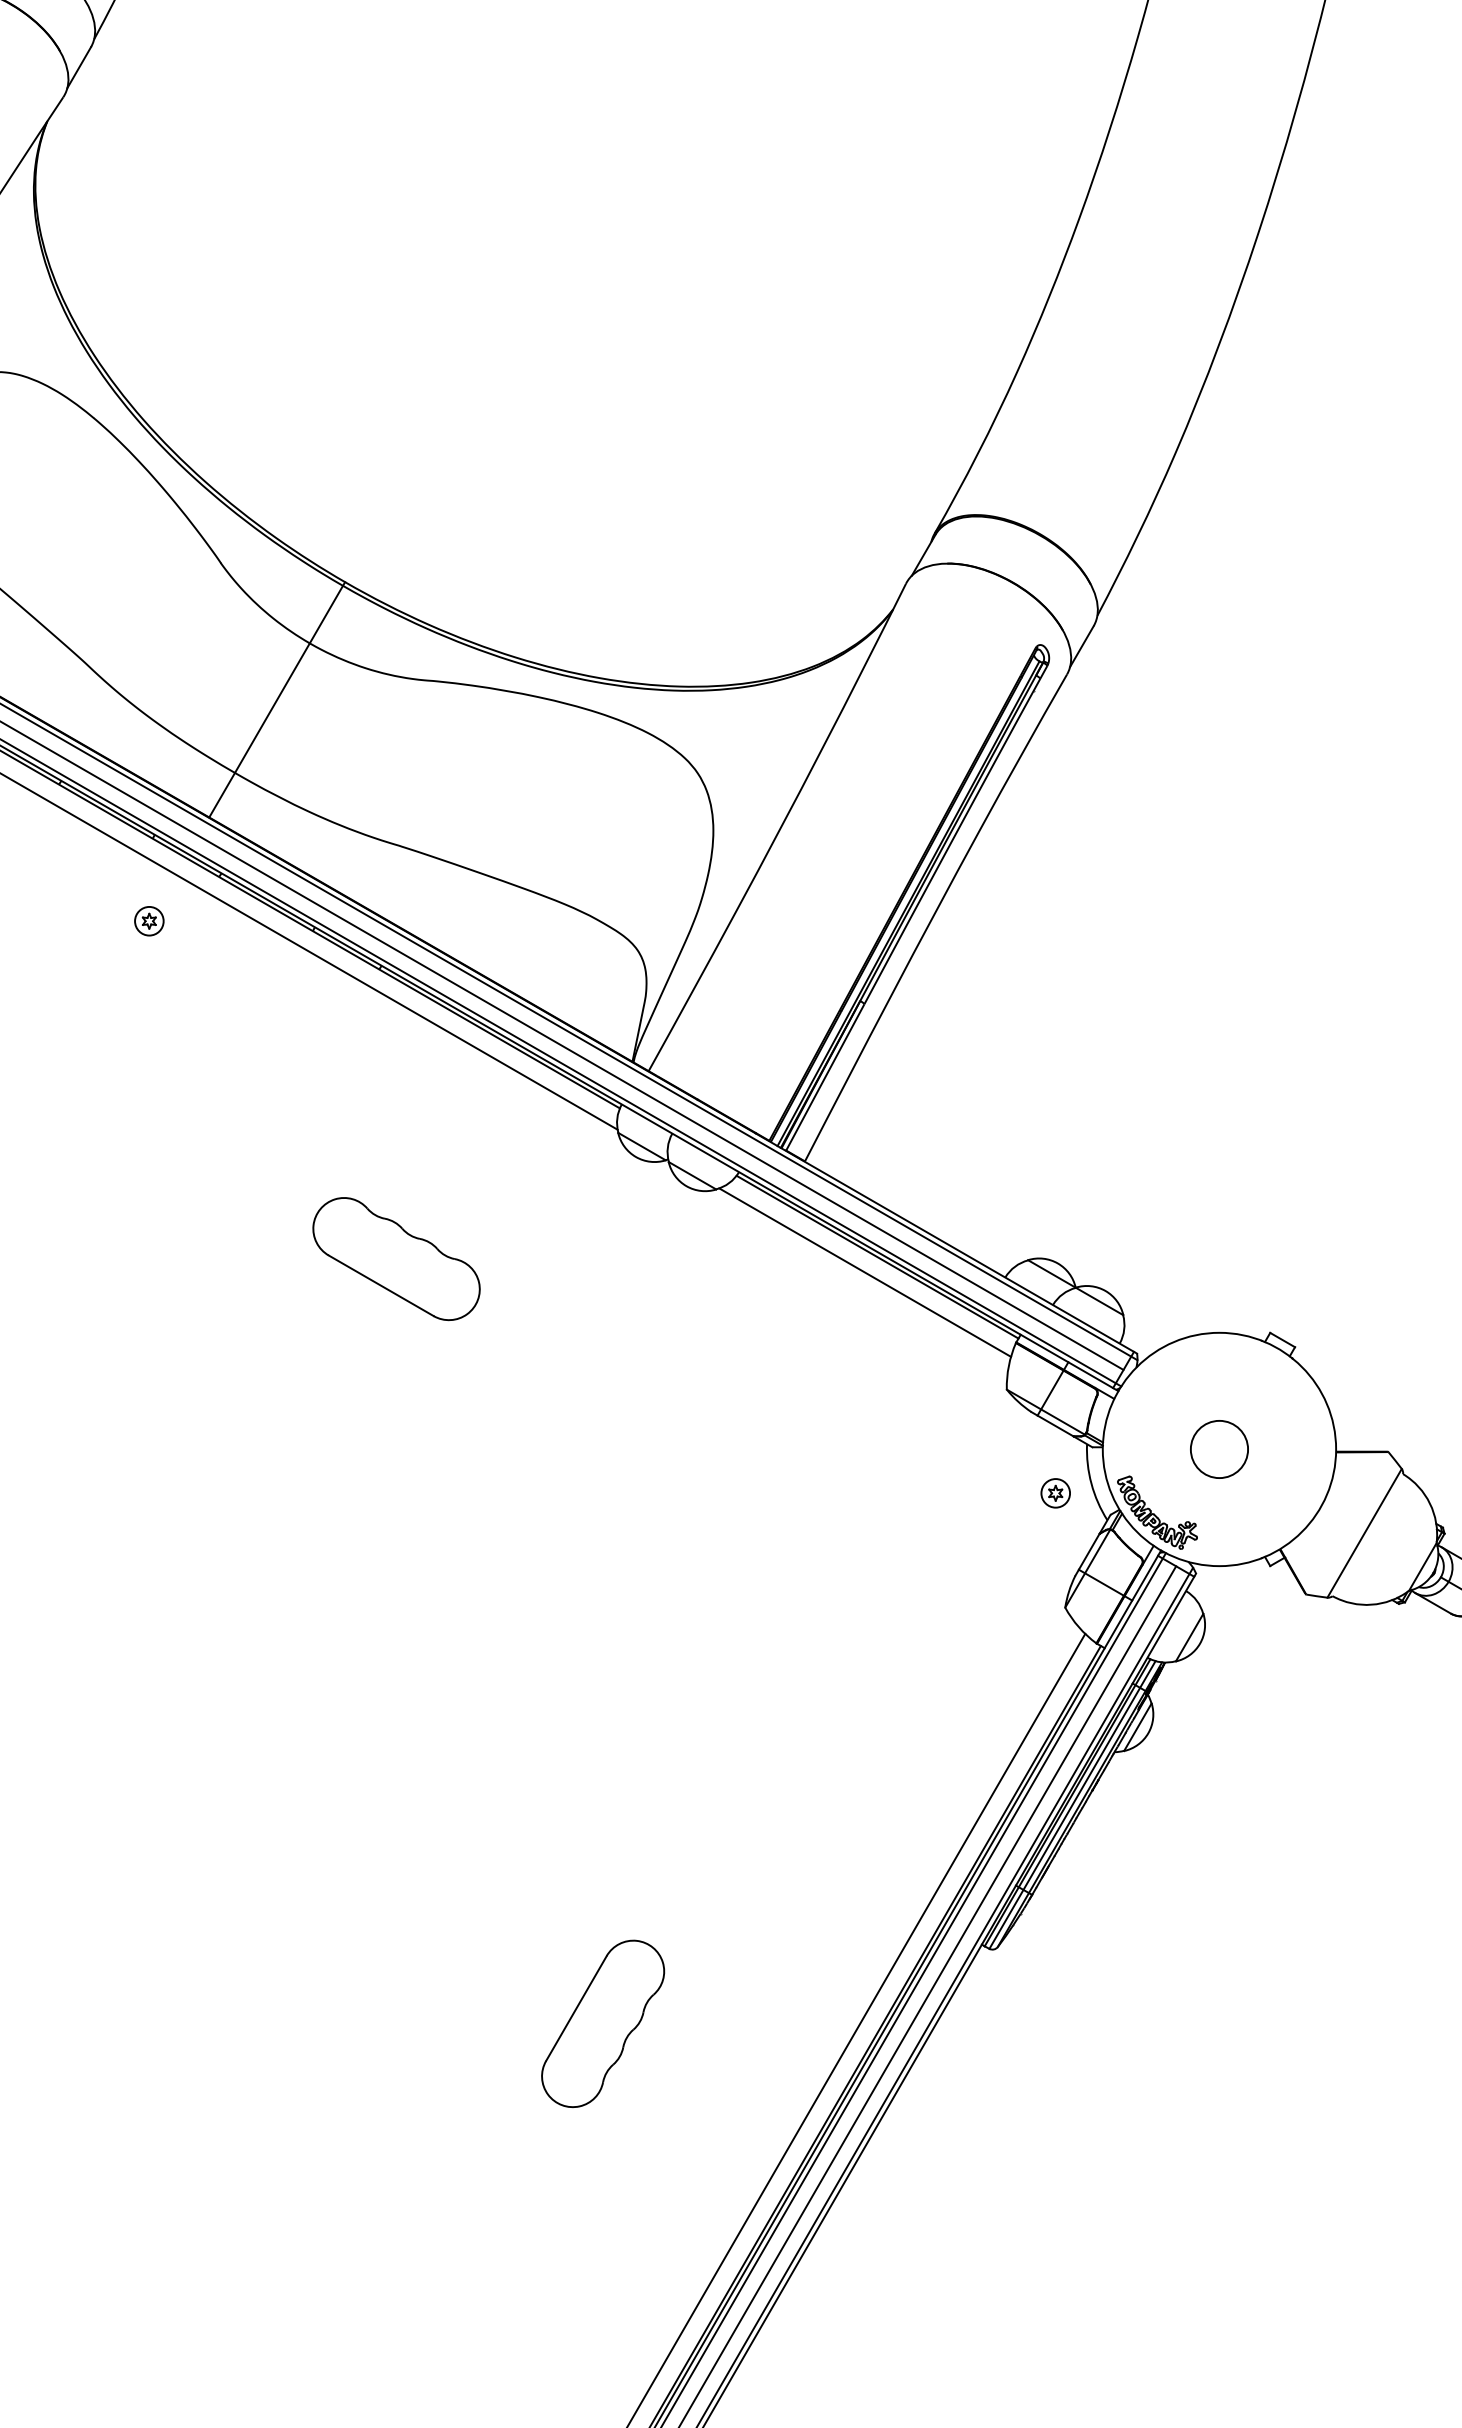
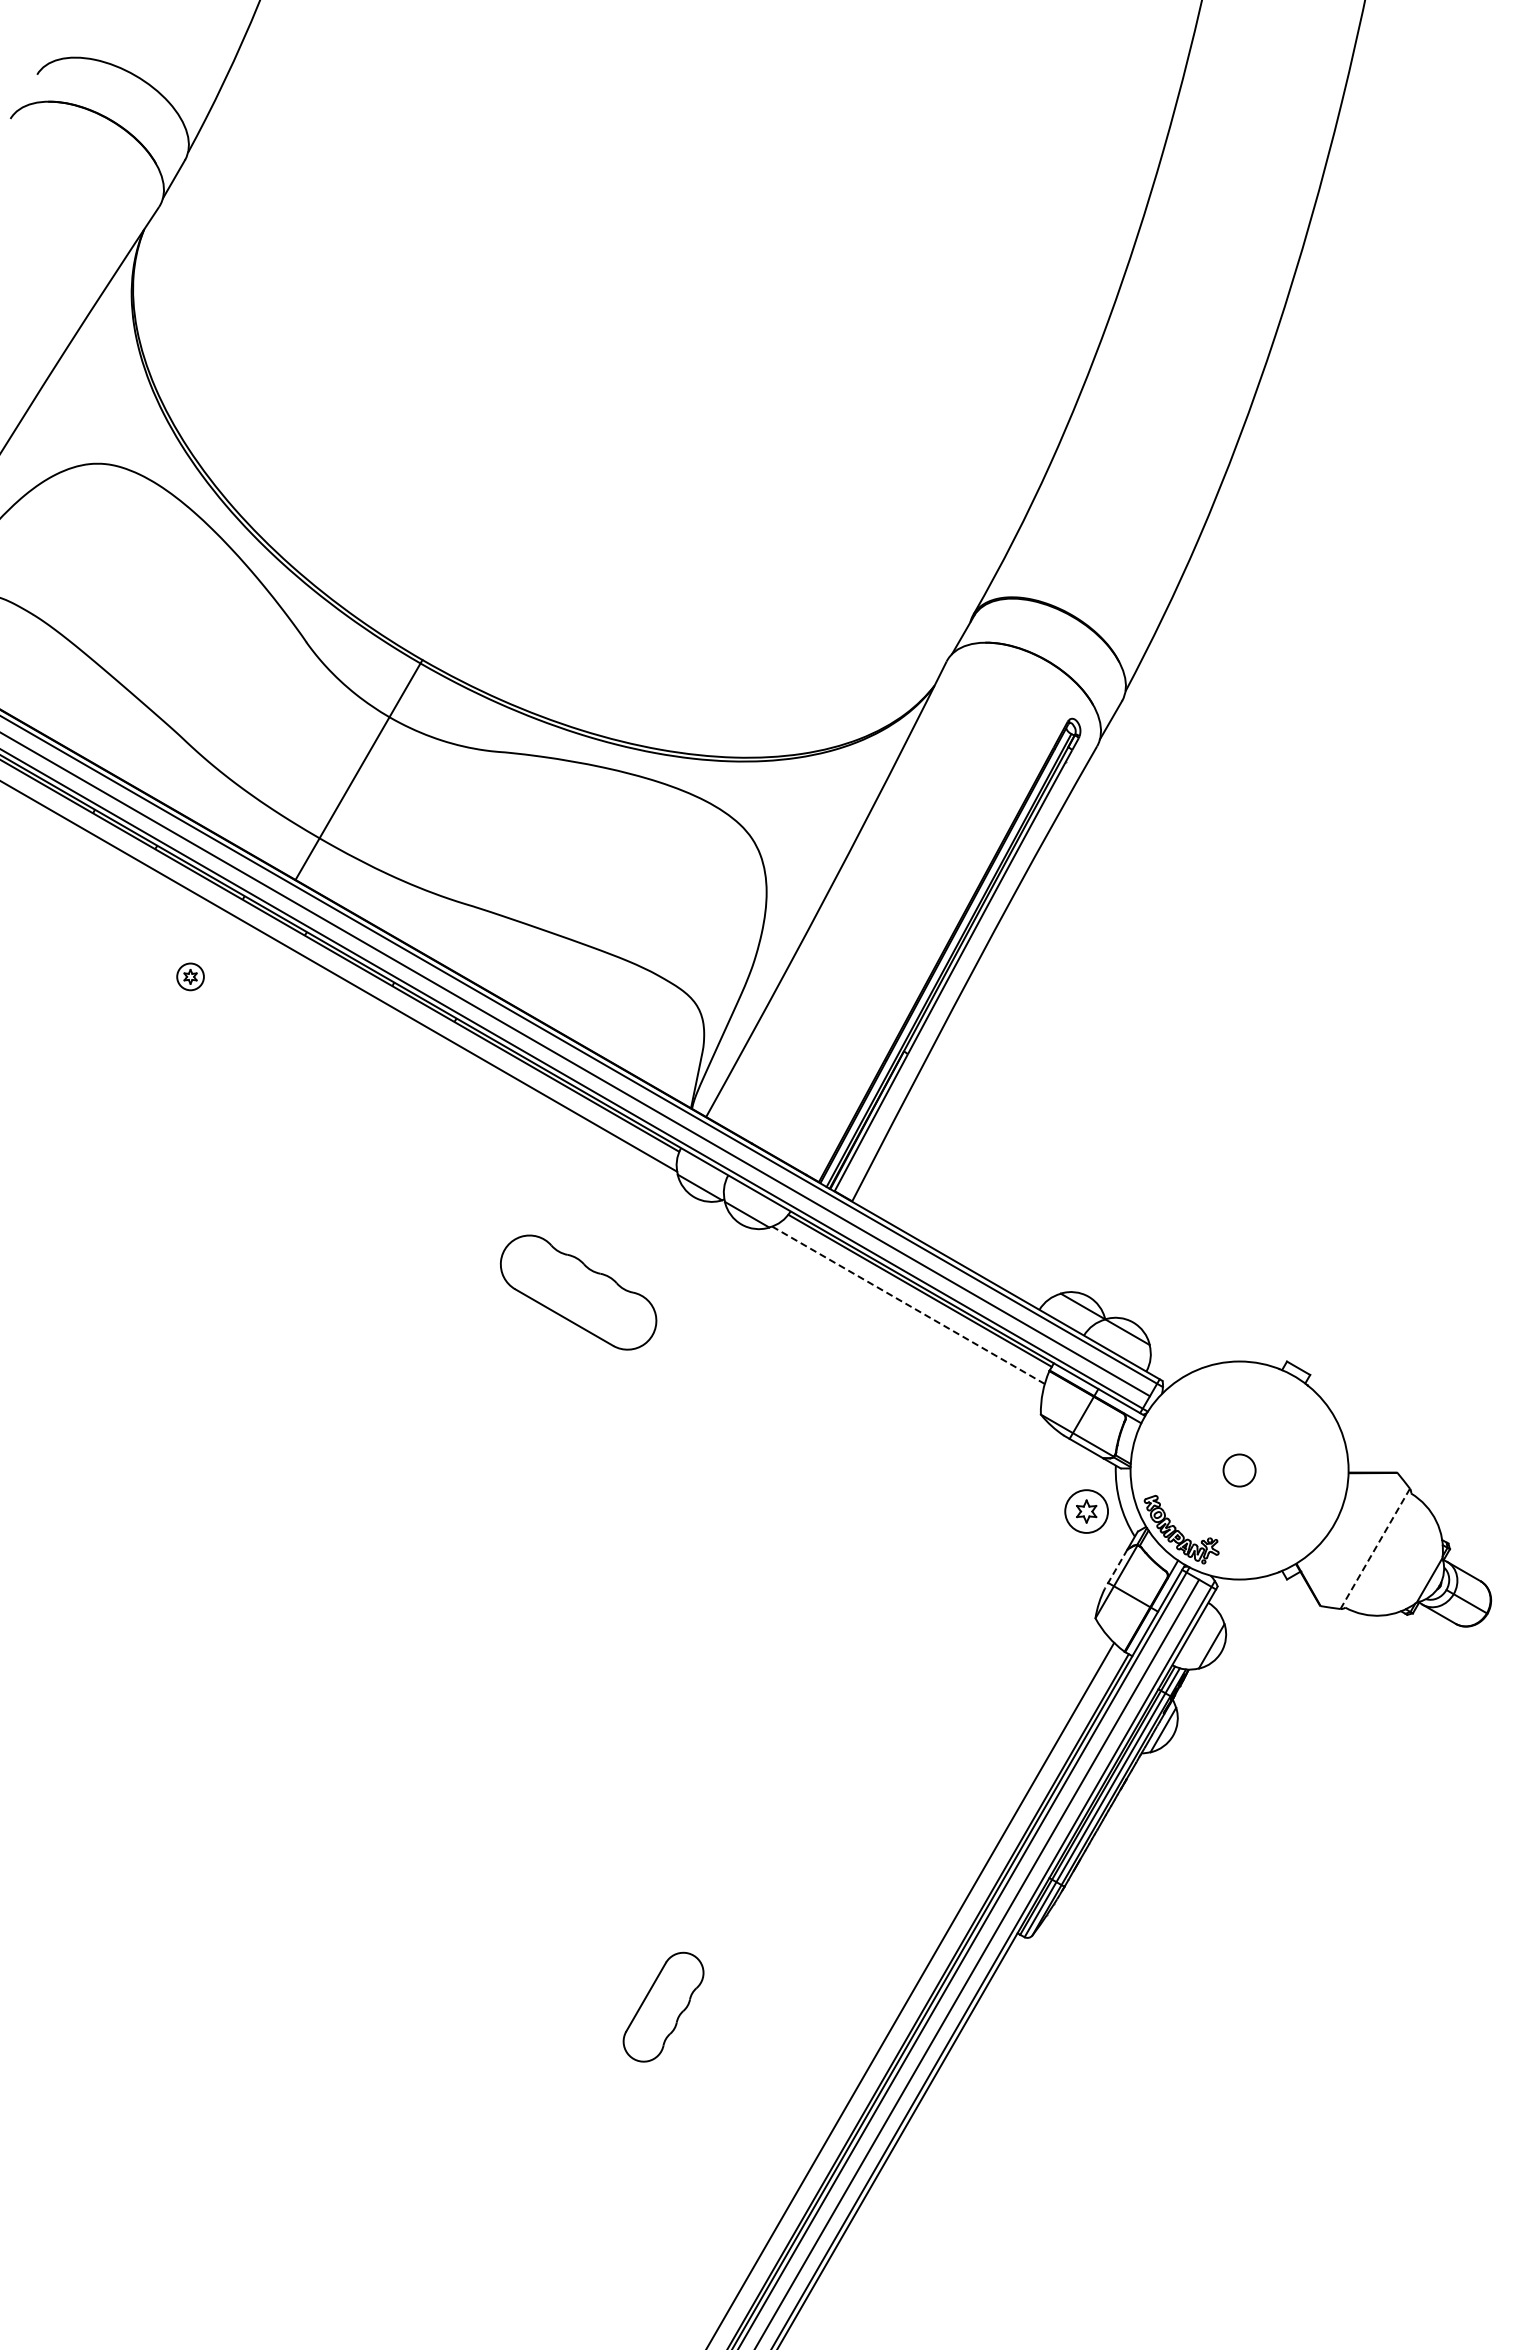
part: (149, 920) -> (190, 976), moved
part: (396, 1258) -> (578, 1292), moved
line: (865, 1272) -> (908, 1305), solid -> dashed
circle: (1219, 1449) -> (1239, 1470), size x0.6
part: (1055, 1493) -> (1086, 1511), size x1.6
line: (1363, 1533) -> (1374, 1549), solid -> dashed
line: (1087, 1555) -> (1116, 1569), solid -> dashed
part: (602, 2023) -> (663, 2006), size x0.7

